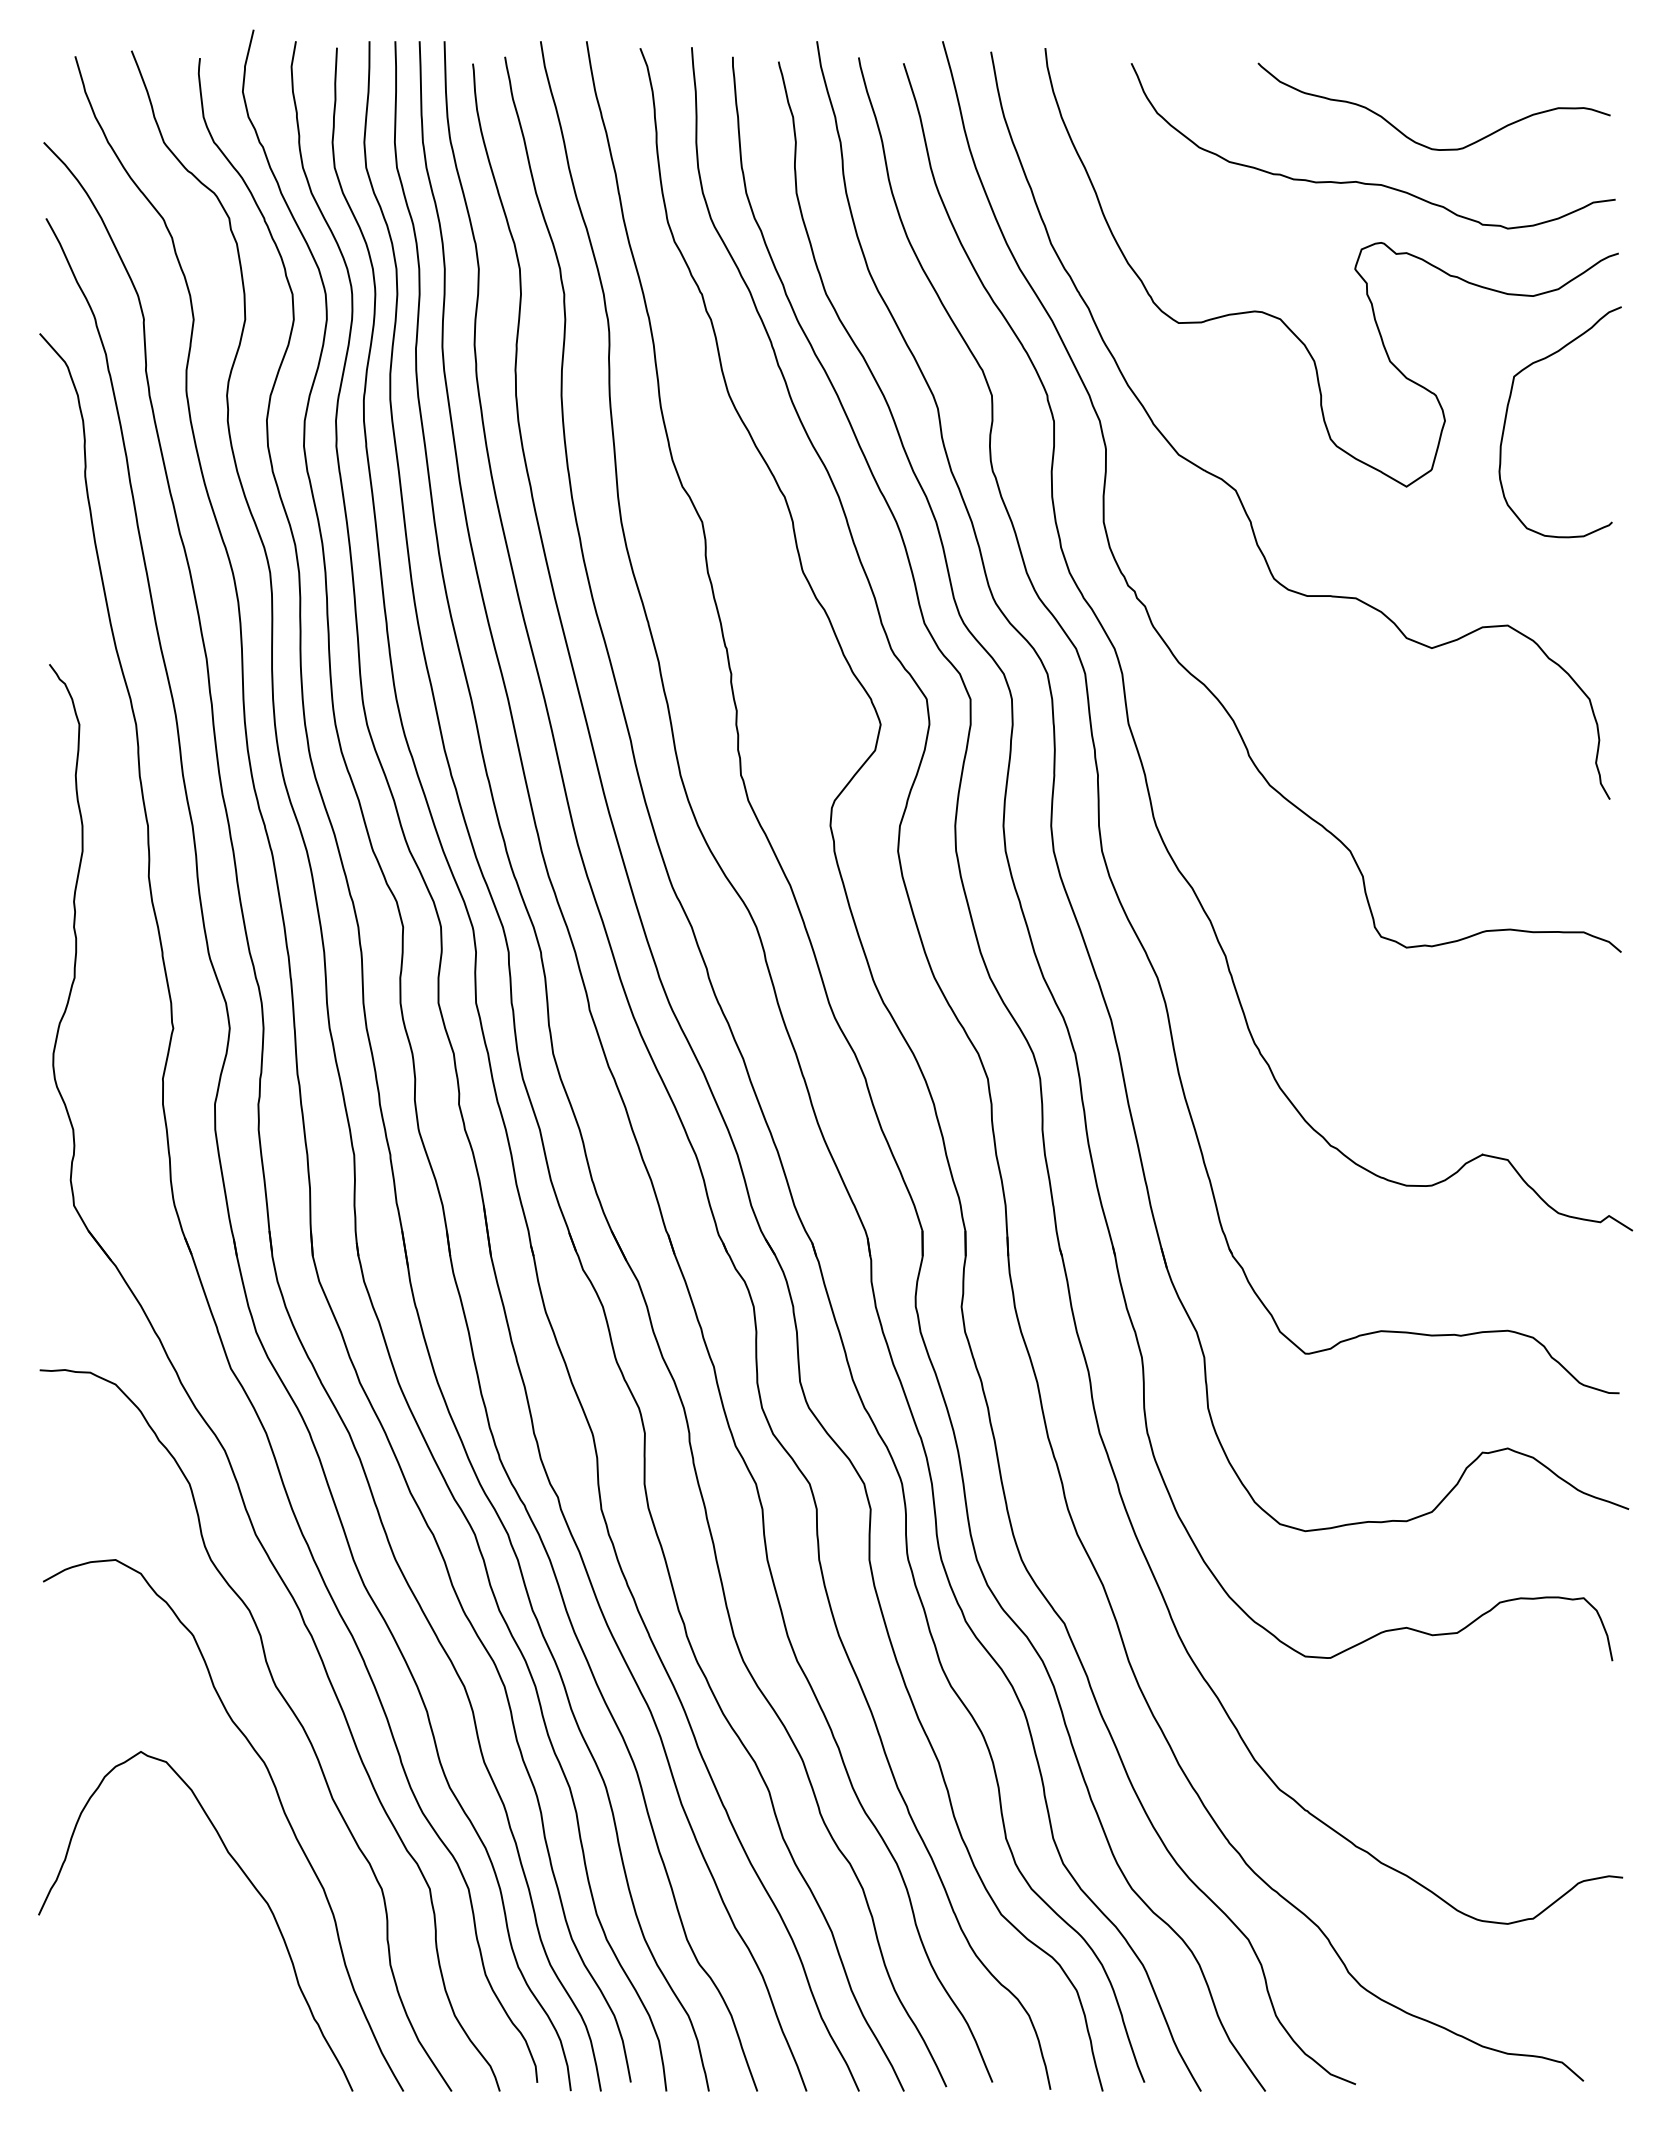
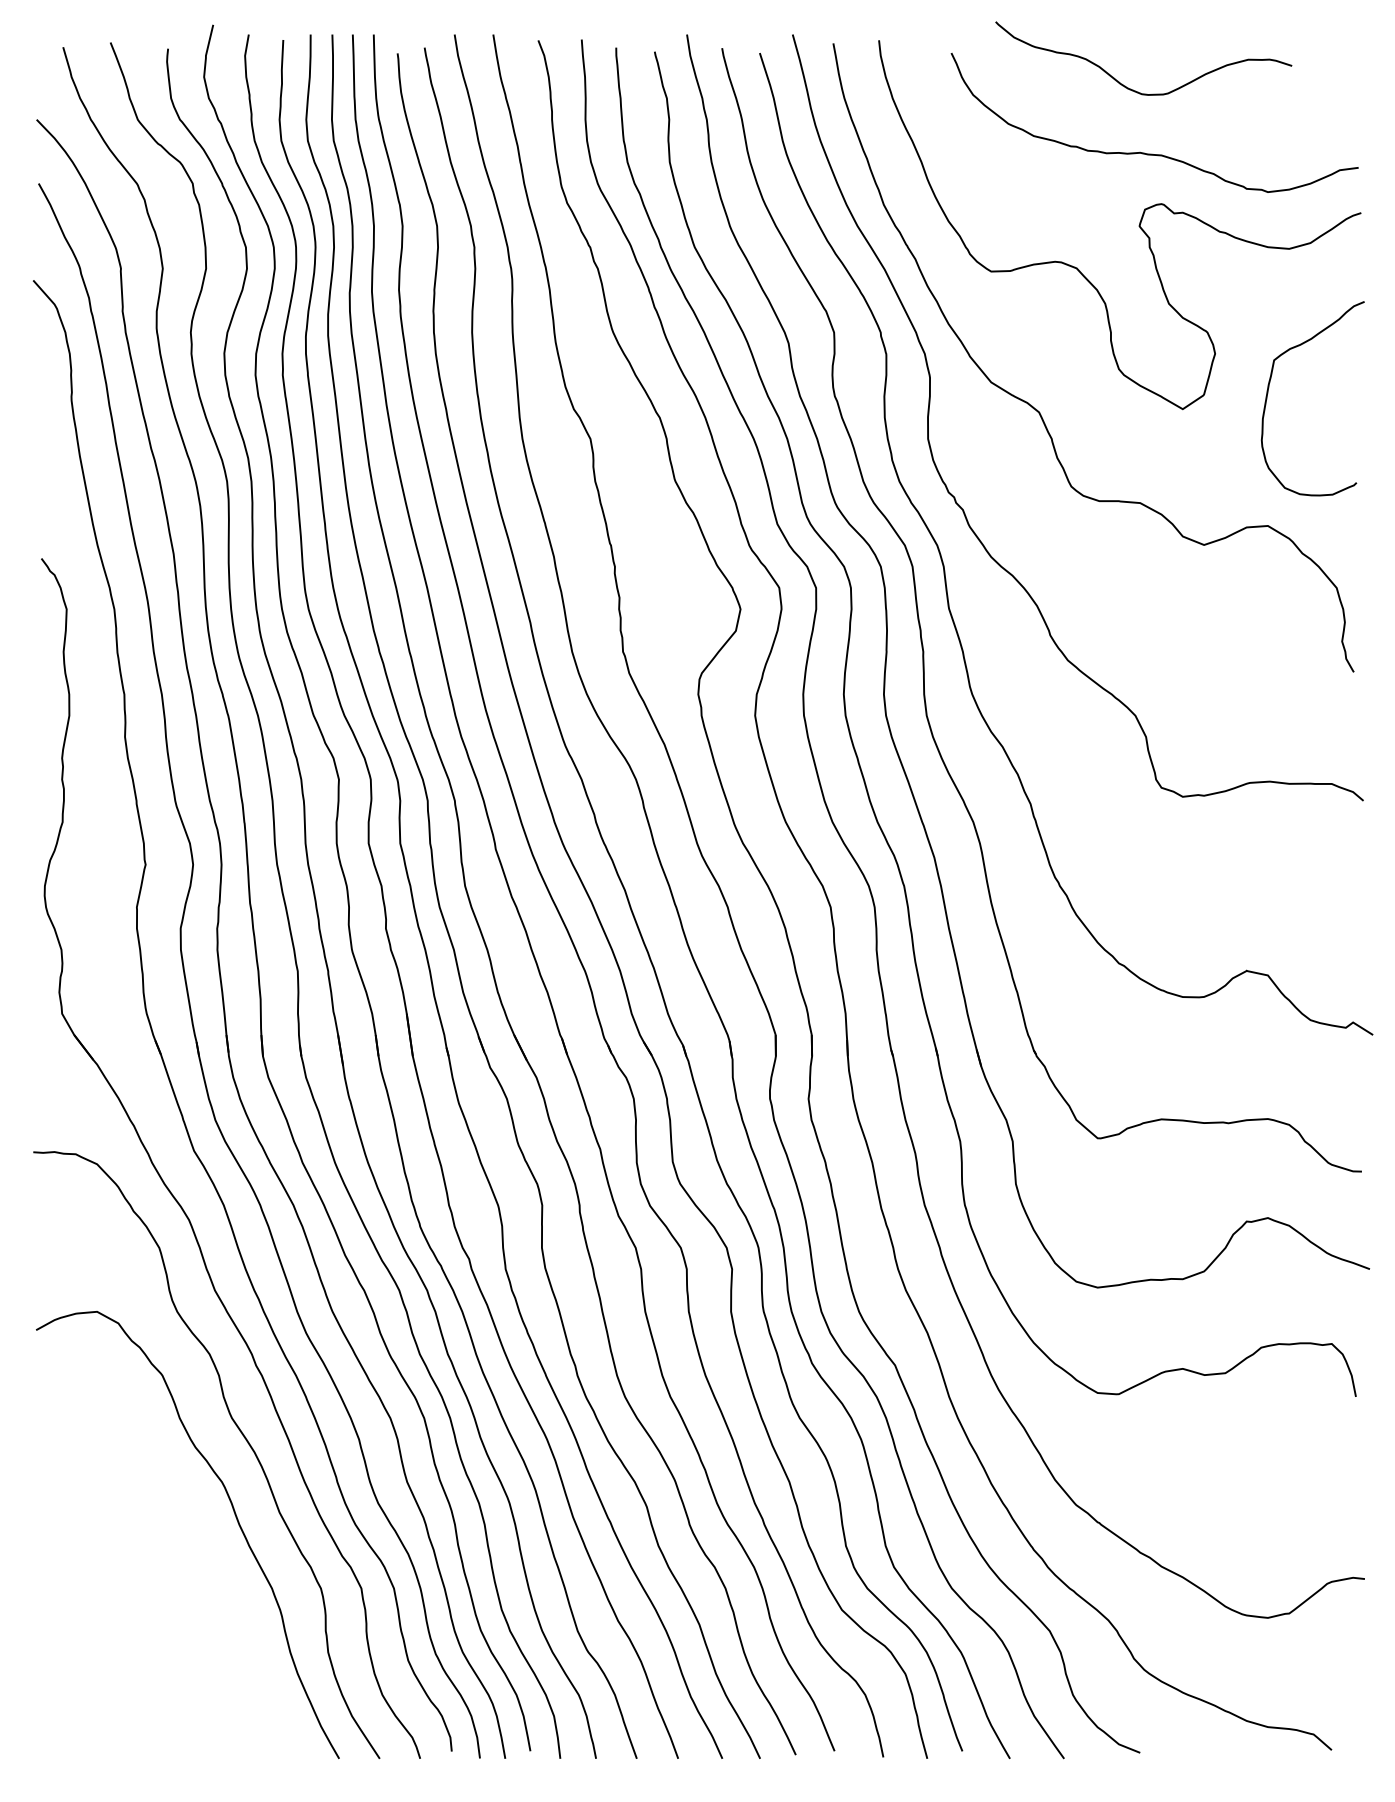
curve: (1411, 138) -> (1124, 85), moved
curve: (1507, 414) -> (1268, 392), moved
curve: (247, 1879) -> (208, 1580), removed

